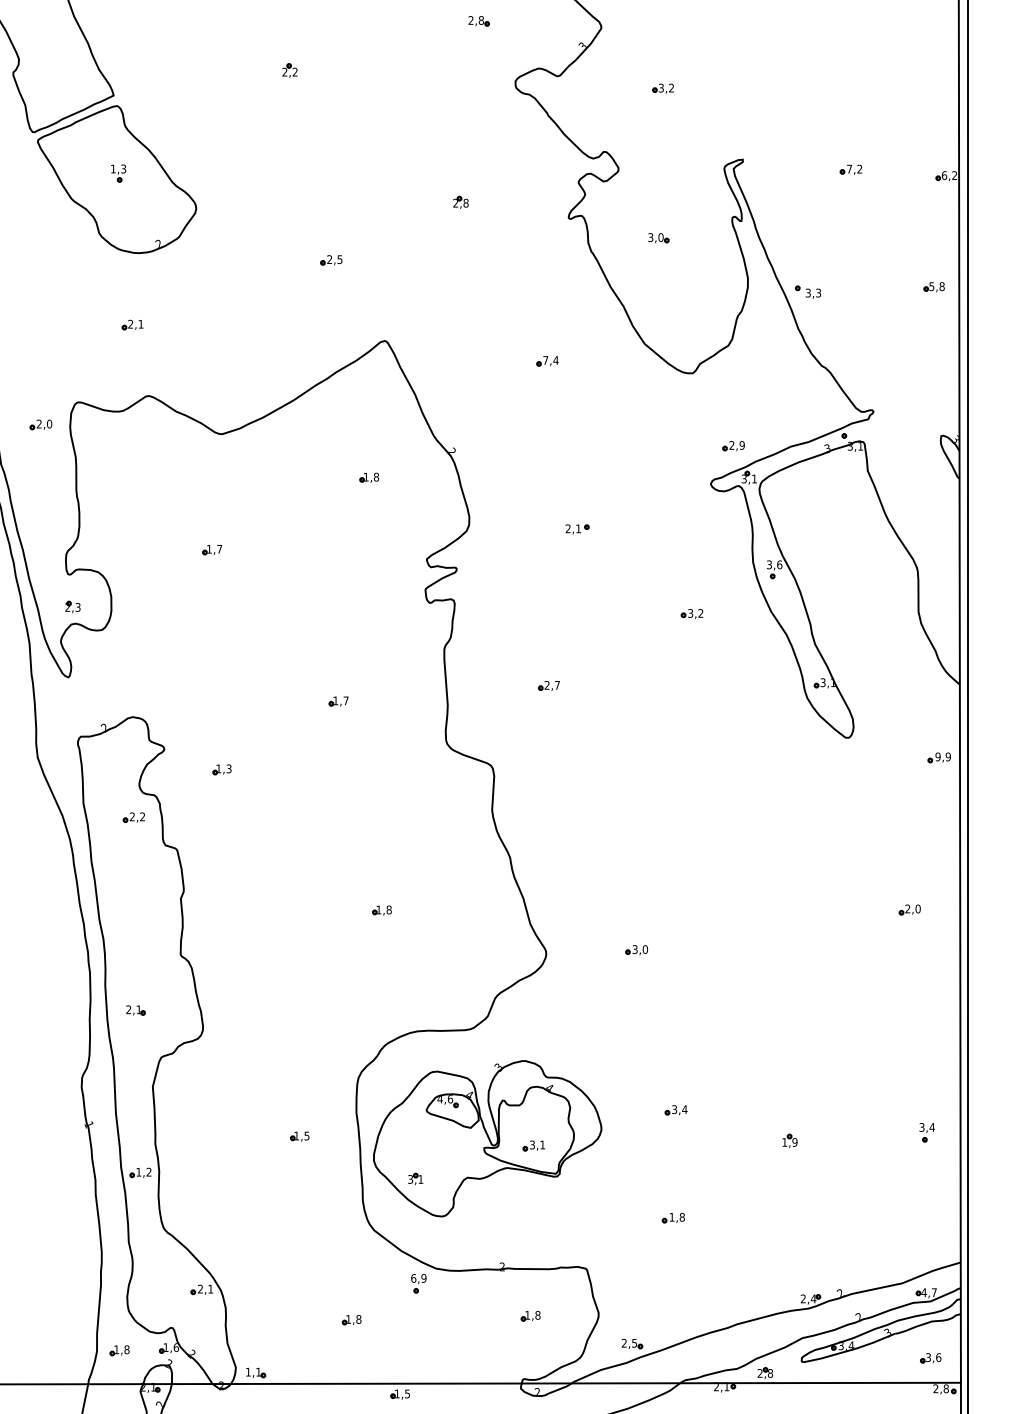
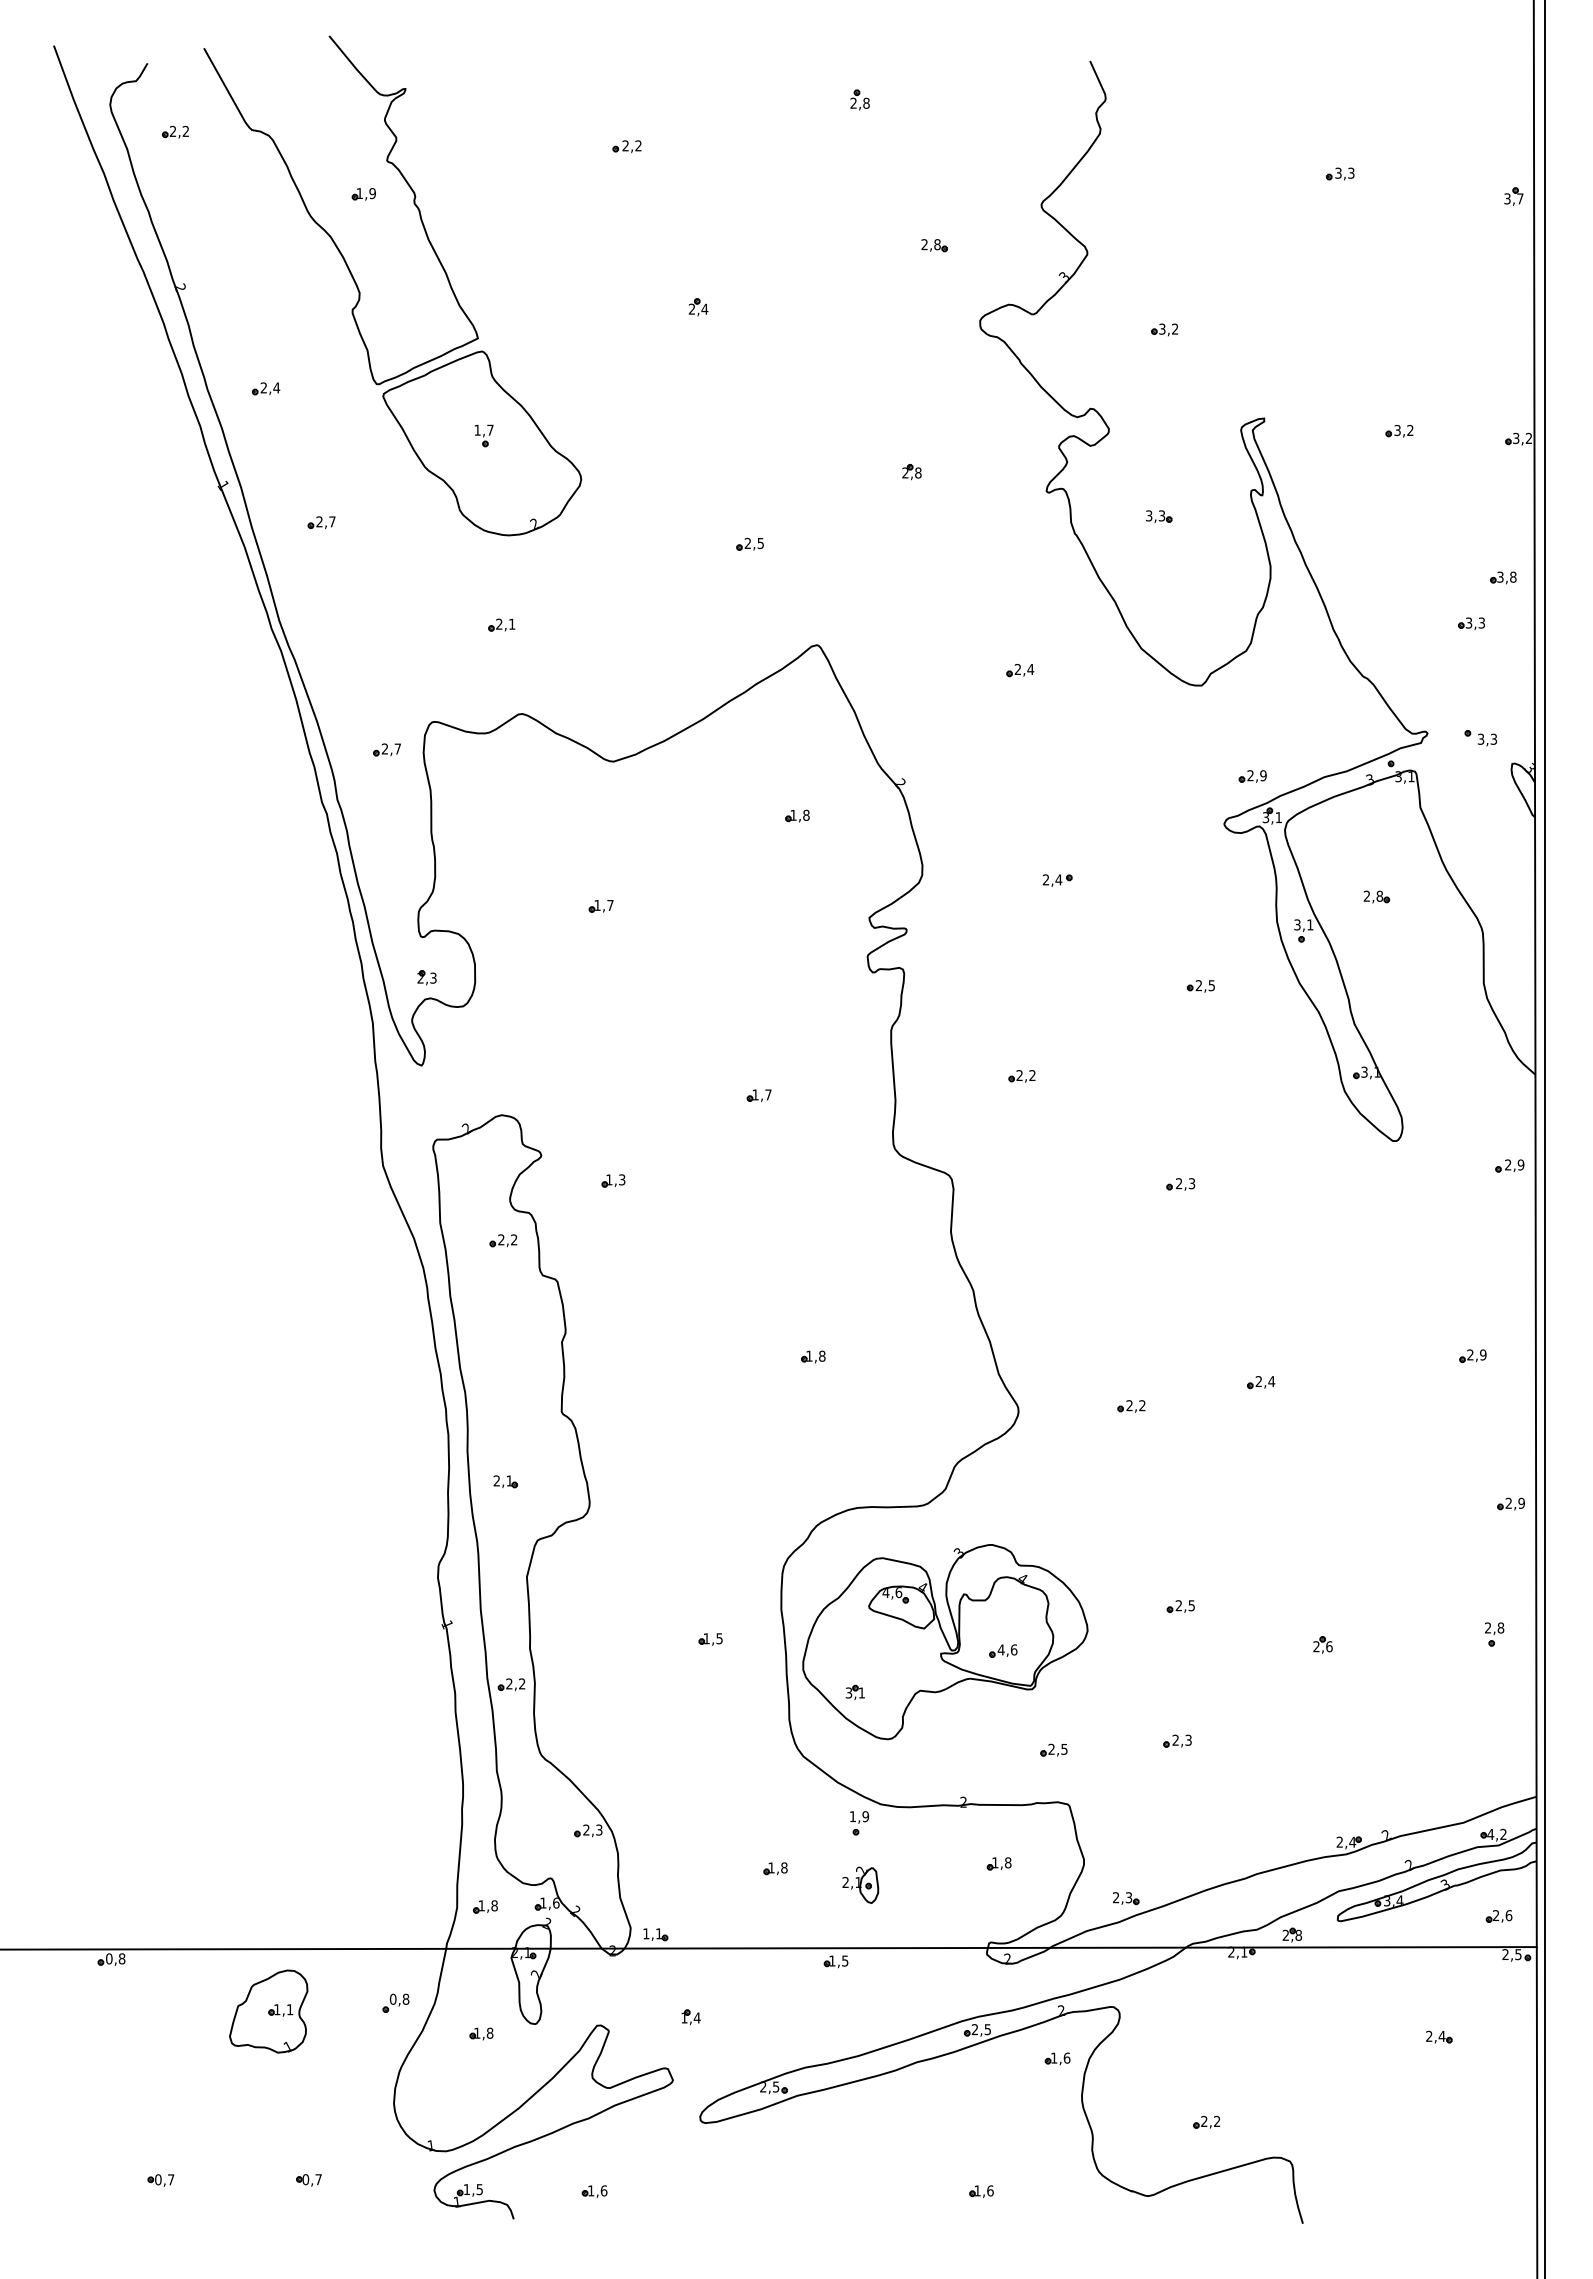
text: (294, 71) -> (704, 308), 2,2 -> 2,4
text: (123, 168) -> (490, 429), 1,3 -> 1,7
text: (849, 169) -> (1397, 430), 7,2 -> 3,2
text: (944, 174) -> (1516, 437), 6,2 -> 3,2
text: (660, 237) -> (1161, 515), 3,0 -> 3,3
text: (931, 286) -> (1500, 576), 5,8 -> 3,8
part: (807, 292) -> (1480, 738), moved
part: (908, 323) -> (1471, 623), added
text: (545, 359) -> (1017, 668), 7,4 -> 2,4
text: (49, 423) -> (397, 748), 2,0 -> 2,7
text: (578, 528) -> (1058, 879), 2,1 -> 2,4
part: (832, 542) -> (1376, 896), added
text: (779, 564) -> (1310, 924), 3,6 -> 3,1
text: (695, 613) -> (1204, 985), 3,2 -> 2,5
text: (557, 685) -> (1032, 1075), 2,7 -> 2,2
text: (937, 756) -> (1507, 1164), 9,9 -> 2,9
part: (675, 772) -> (1180, 1184), added
text: (918, 908) -> (1483, 1354), 2,0 -> 2,9
part: (740, 931) -> (1261, 1382), added
text: (639, 949) -> (1135, 1405), 3,0 -> 2,2
part: (939, 1027) -> (1510, 1503), added
text: (679, 1109) -> (1185, 1605), 3,4 -> 2,5
text: (927, 1127) -> (1494, 1627), 3,4 -> 2,8
text: (789, 1142) -> (1322, 1646), 1,9 -> 2,6
text: (537, 1144) -> (1007, 1649), 3,1 -> 4,6
text: (138, 1171) -> (509, 1683), 1,2 -> 2,2
text: (676, 1216) -> (1181, 1739), 1,8 -> 2,3
part: (574, 1224) -> (1053, 1749), added
text: (413, 1278) -> (852, 1816), 6,9 -> 1,9
text: (210, 1288) -> (599, 1829), 2,1 -> 2,3
text: (934, 1291) -> (1503, 1833), 4,7 -> 4,2
part: (419, 1332) -> (860, 1884), added
text: (635, 1343) -> (1129, 1897), 2,5 -> 2,3
text: (928, 1358) -> (1496, 1916), 3,6 -> 2,6
text: (946, 1388) -> (1518, 1954), 2,8 -> 2,5

